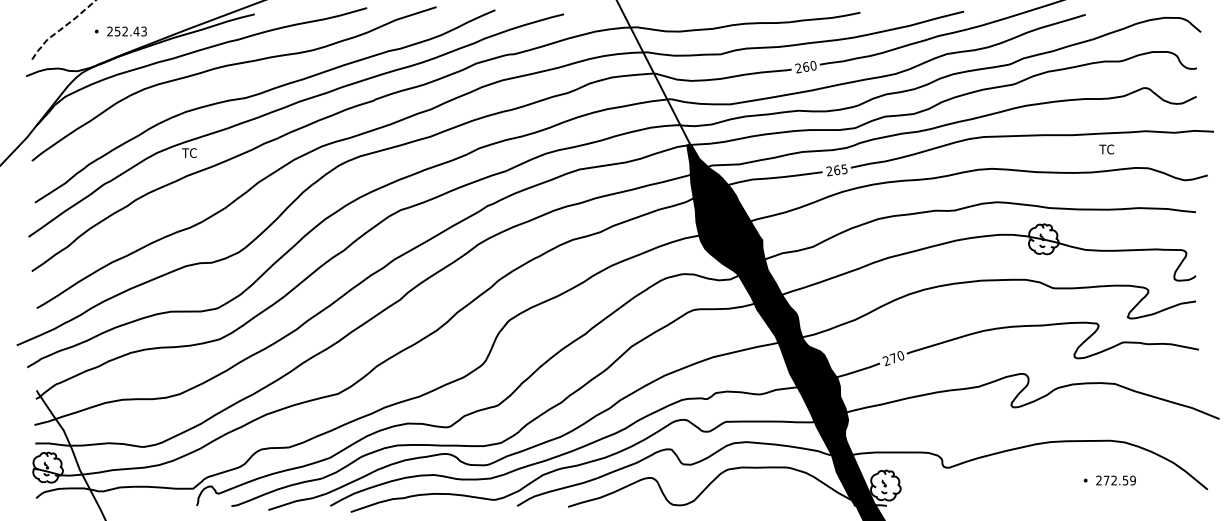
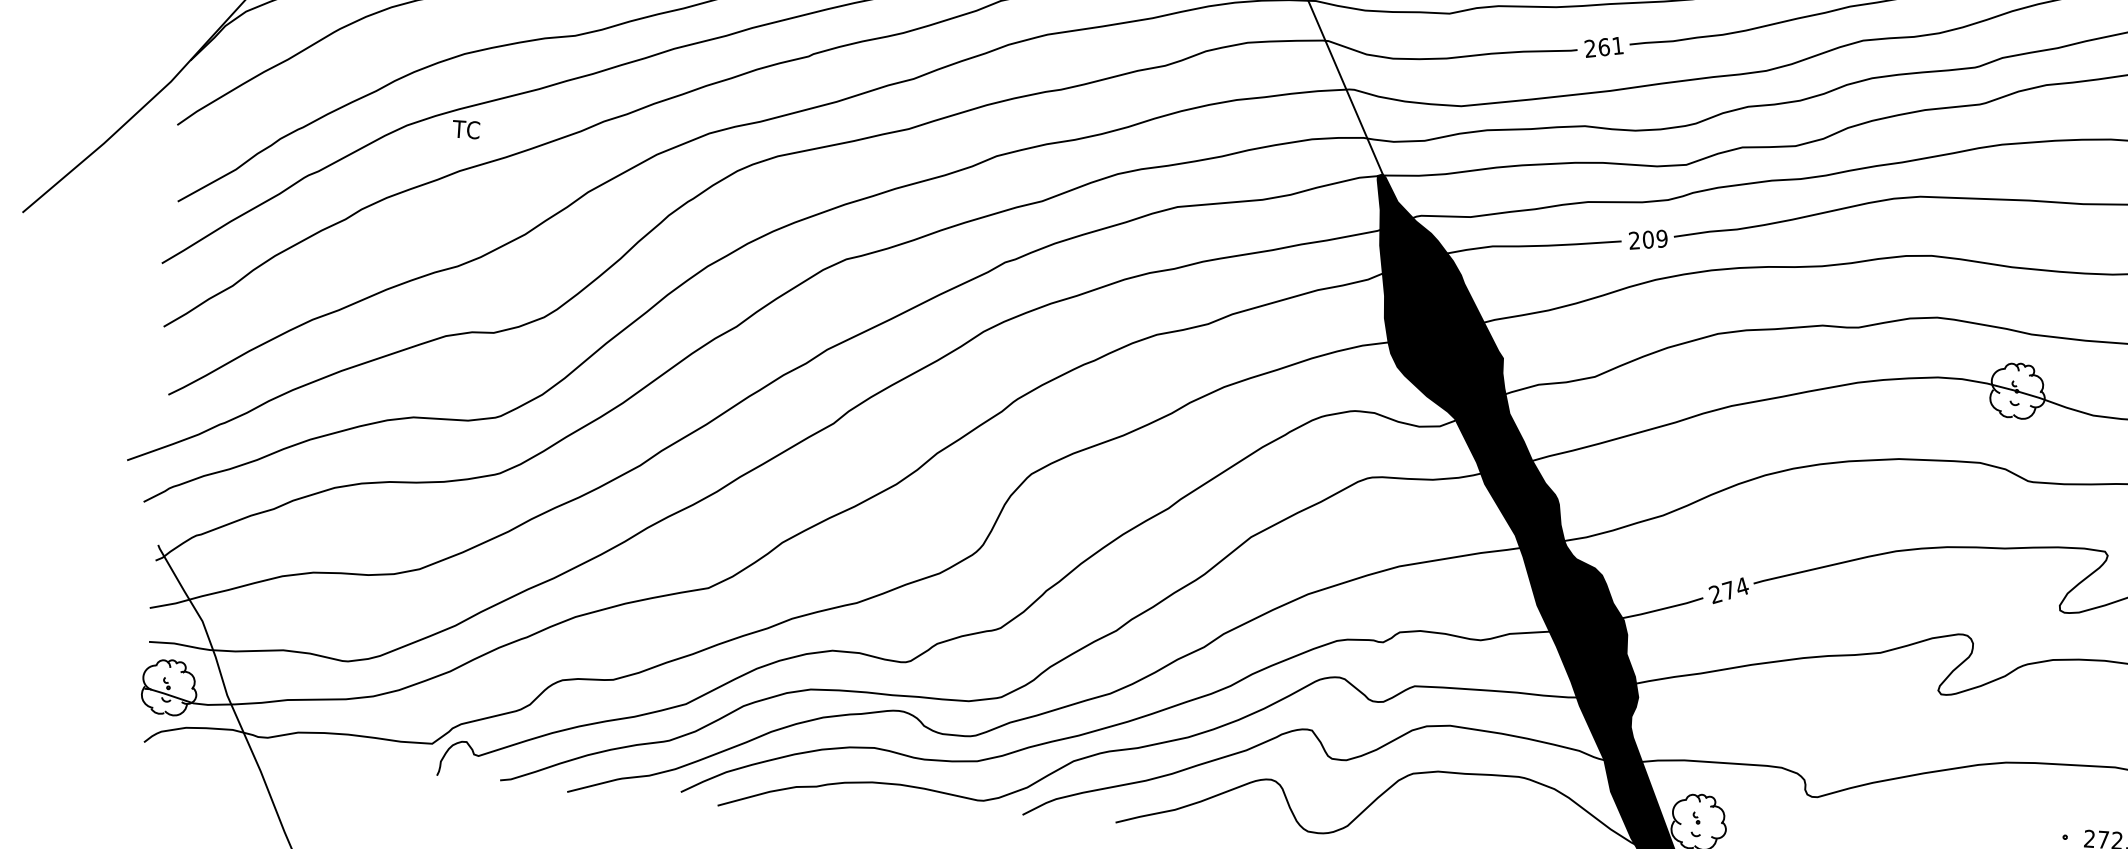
text: (813, 65) -> (1617, 45), 260 -> 261
text: (840, 169) -> (1654, 238), 265 -> 209
text: (900, 355) -> (1741, 586), 270 -> 274

